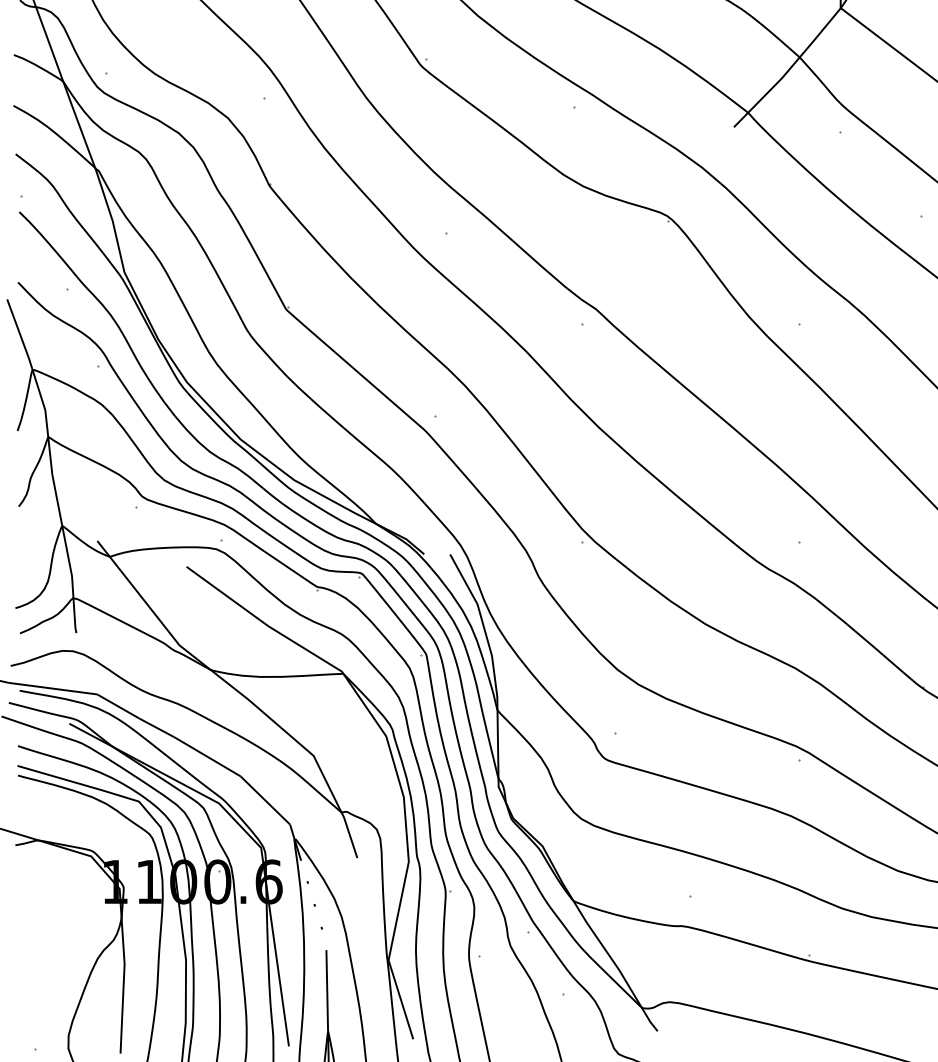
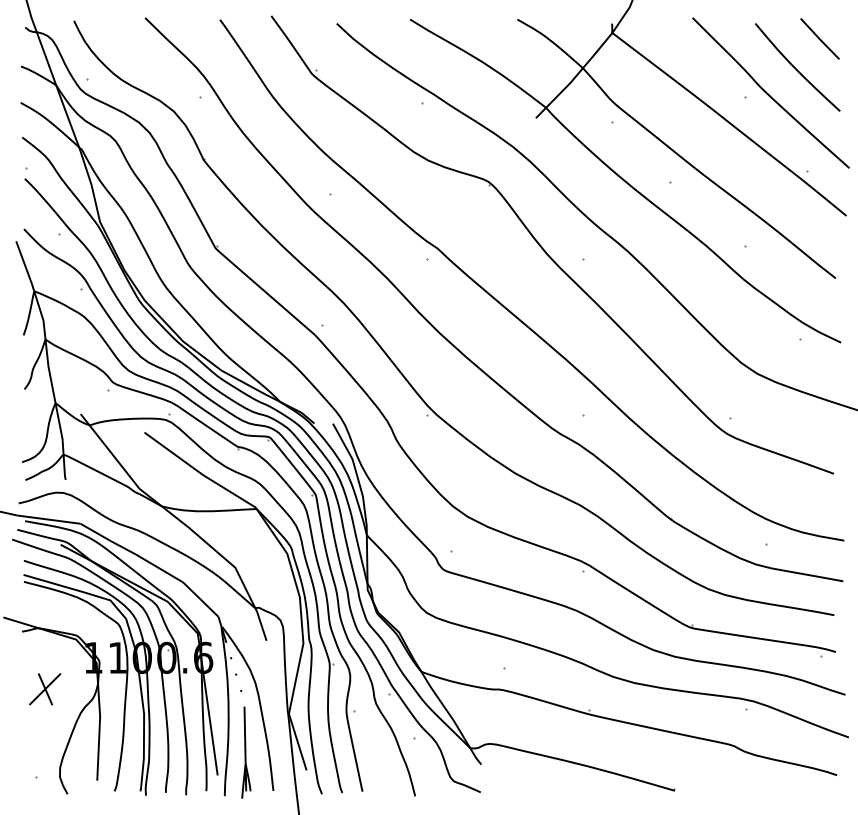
part: (48, 926) -> (45, 689), added

